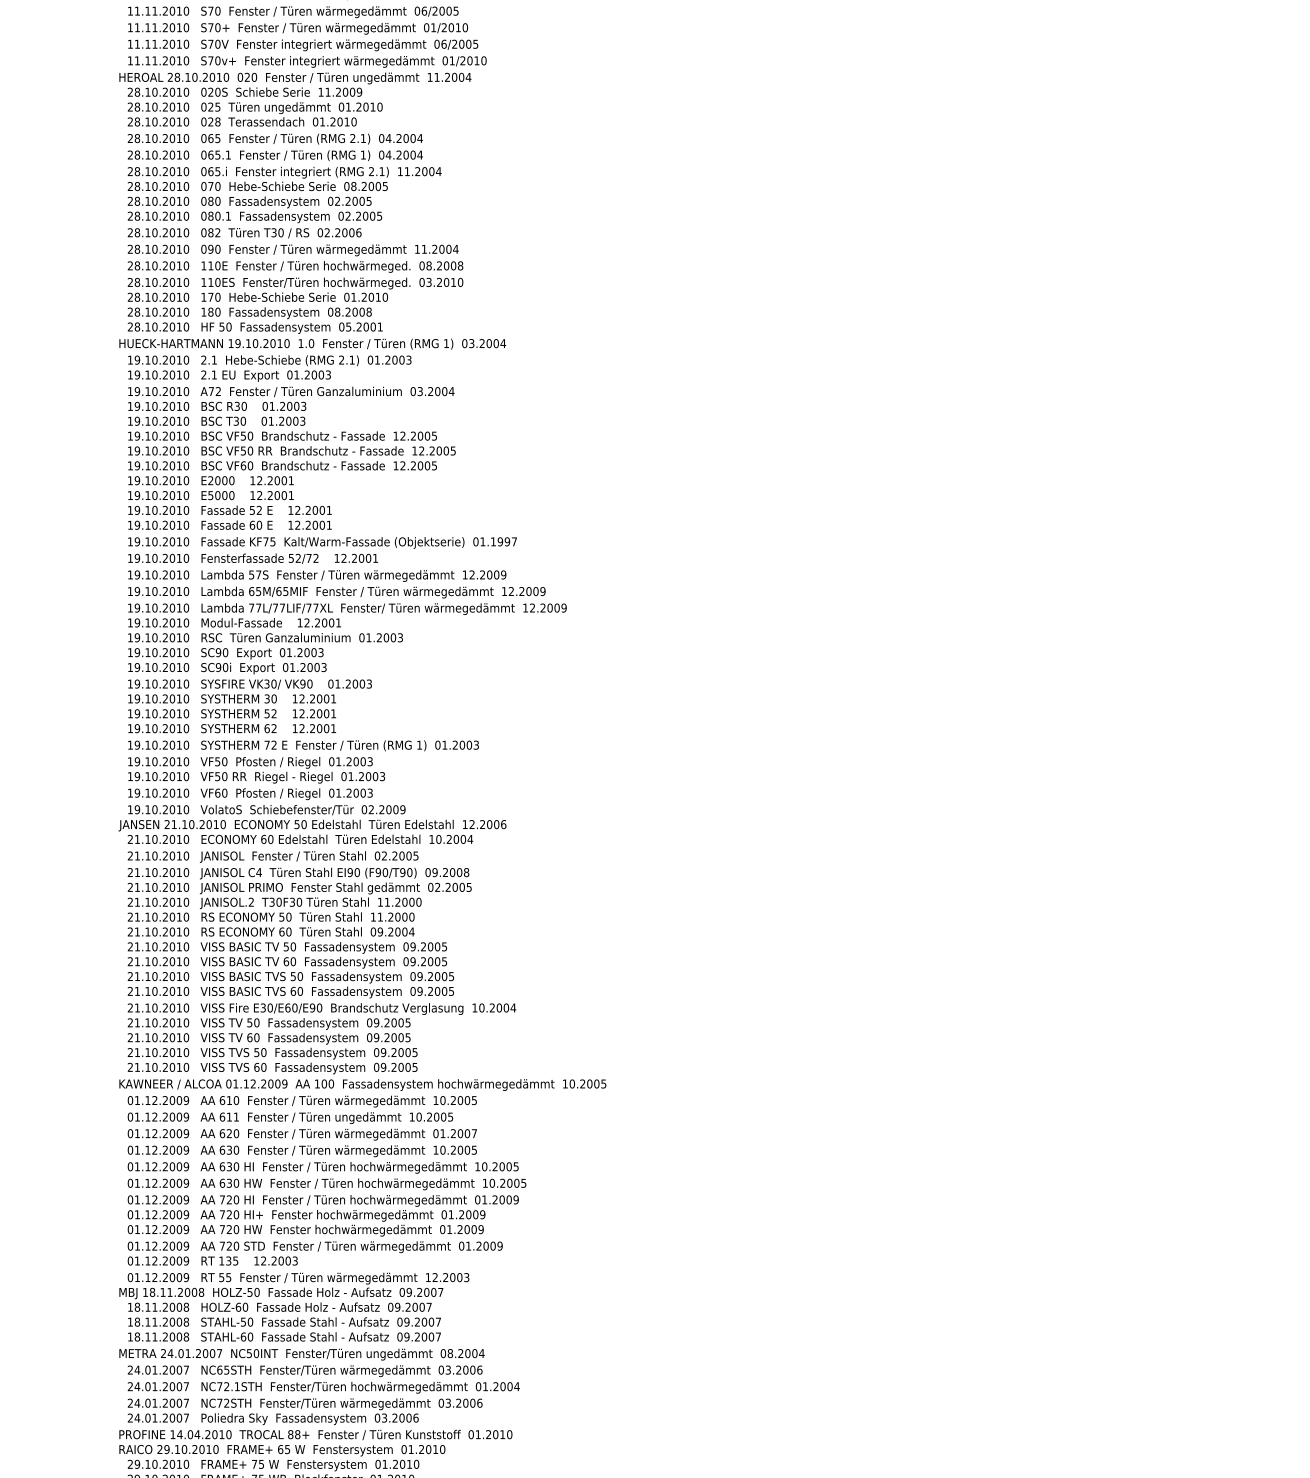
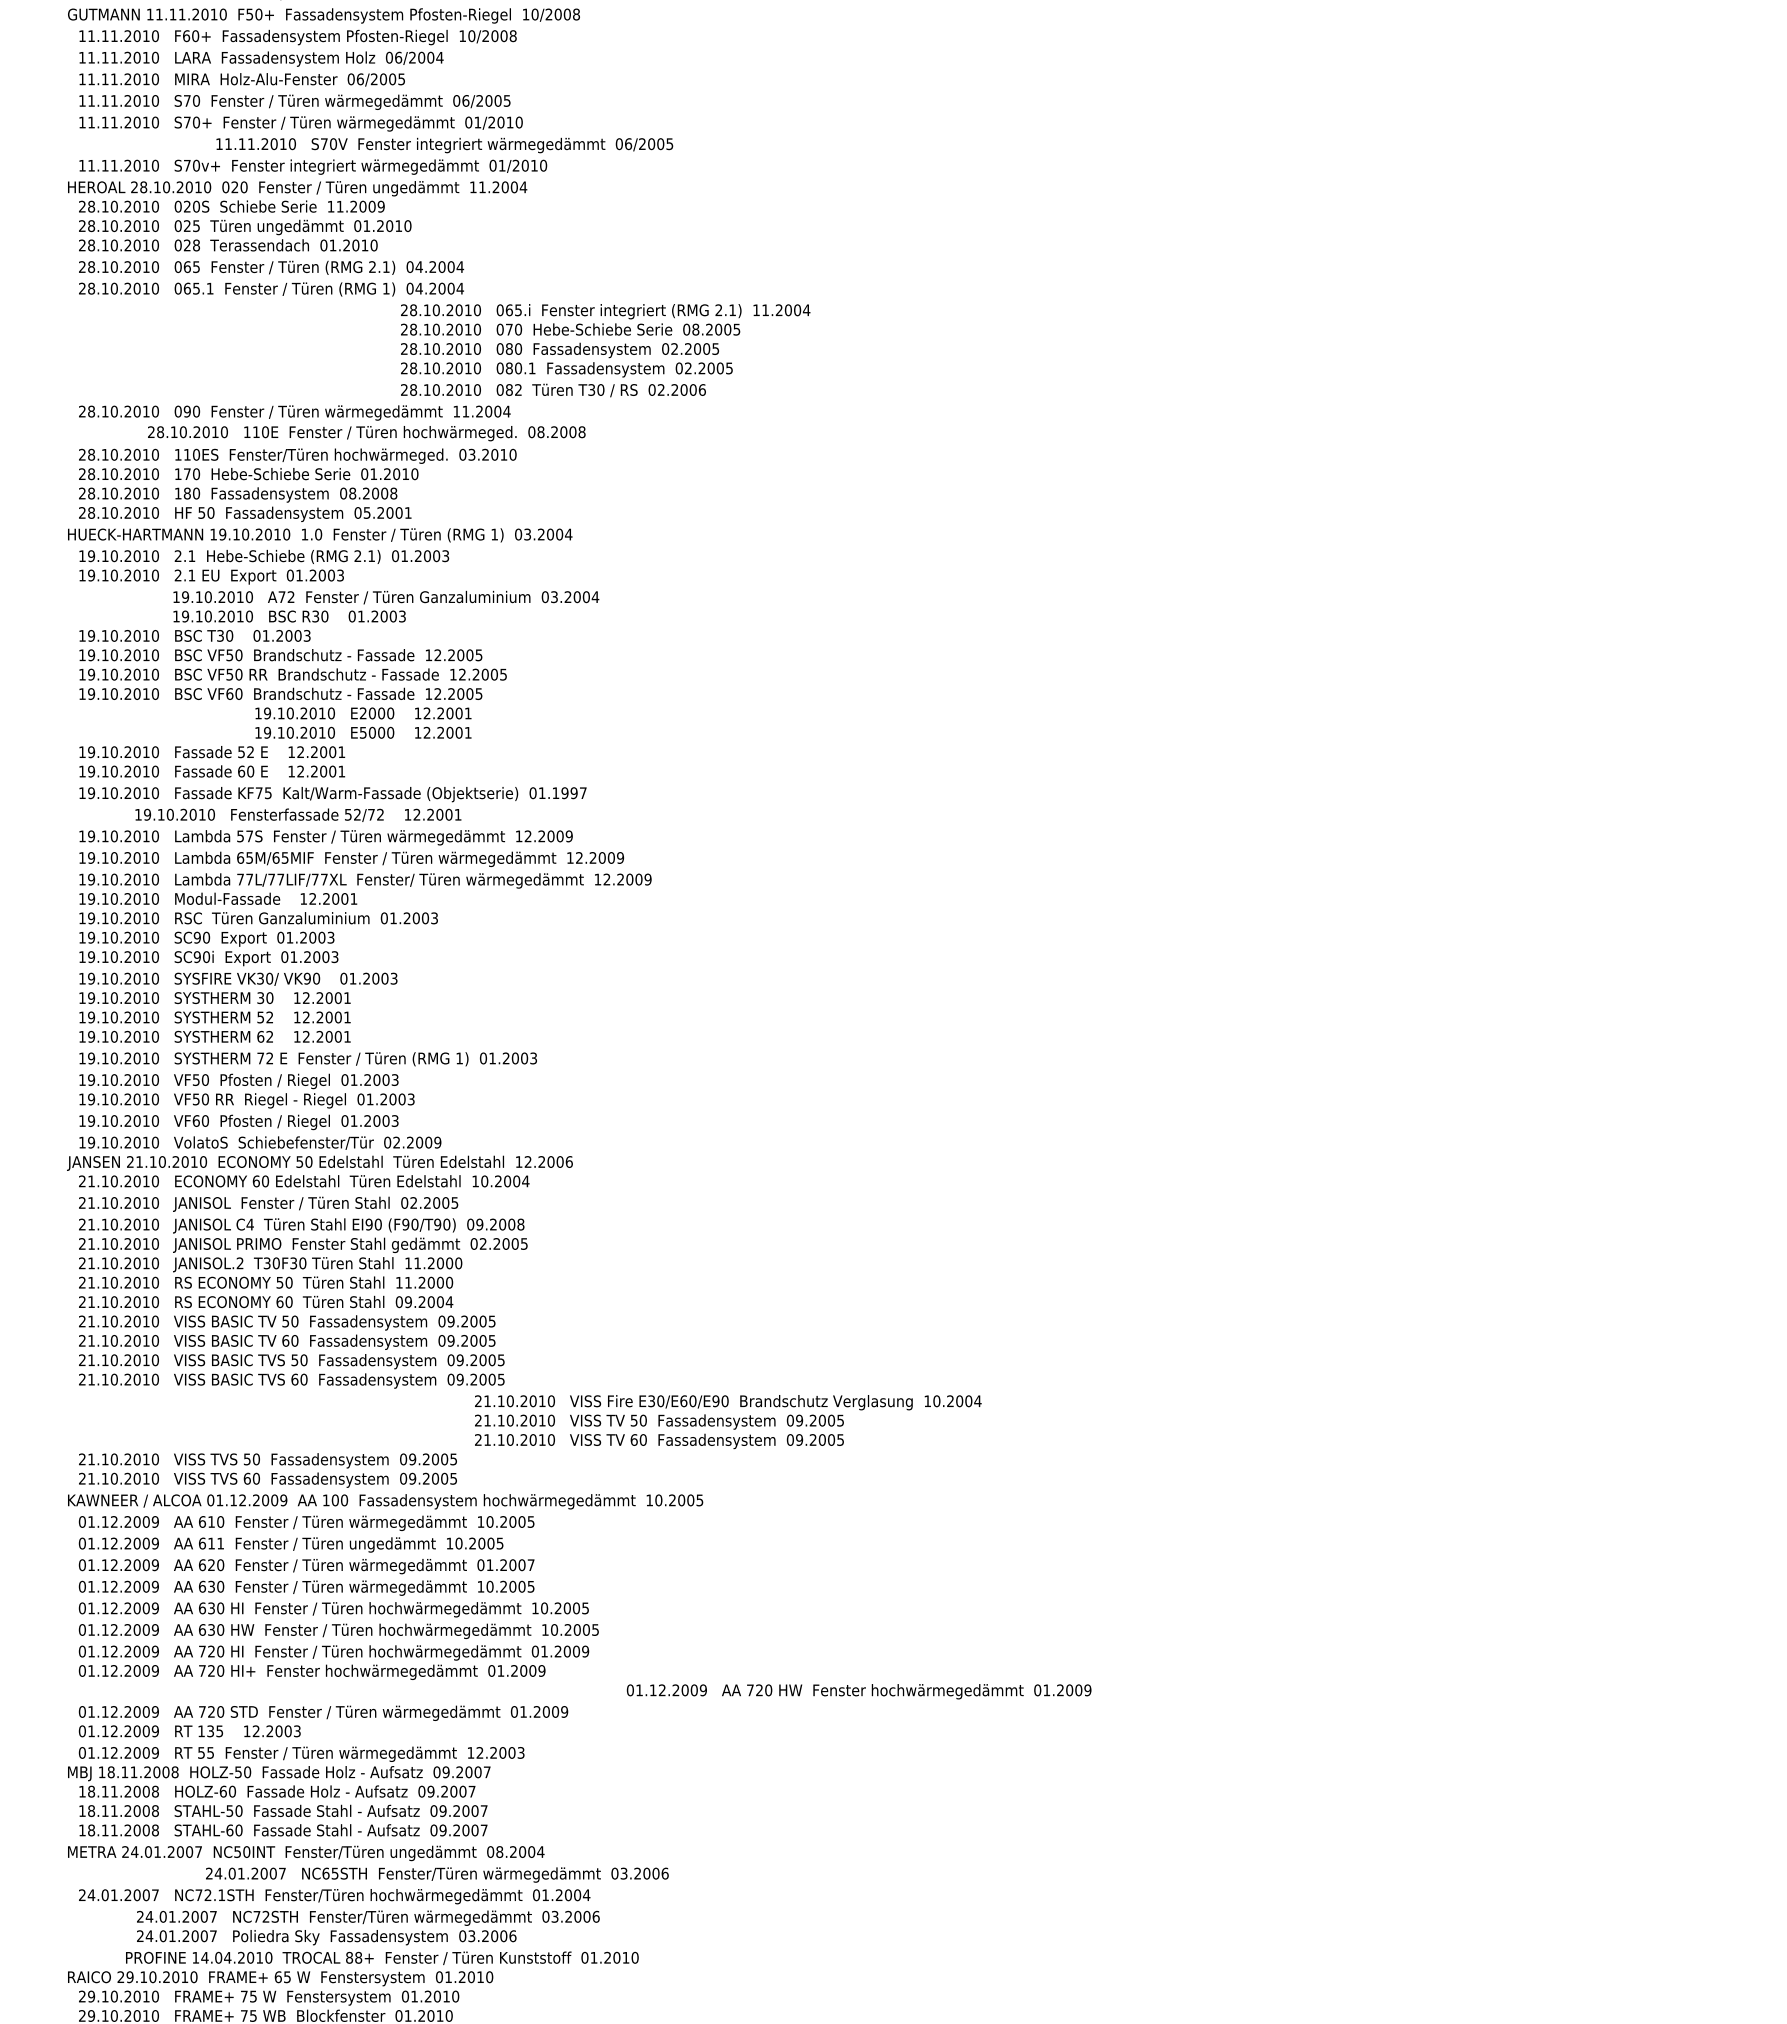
text: (303, 45) -> (444, 145), moved
text: (284, 202) -> (605, 350), moved
text: (295, 266) -> (366, 433), moved
text: (291, 398) -> (386, 606), moved
text: (211, 487) -> (363, 722), moved
text: (253, 558) -> (298, 814), moved
text: (322, 1024) -> (728, 1422), moved
text: (305, 1230) -> (858, 1691), moved
text: (305, 1370) -> (437, 1874), moved
text: (316, 1419) -> (382, 1937), moved

